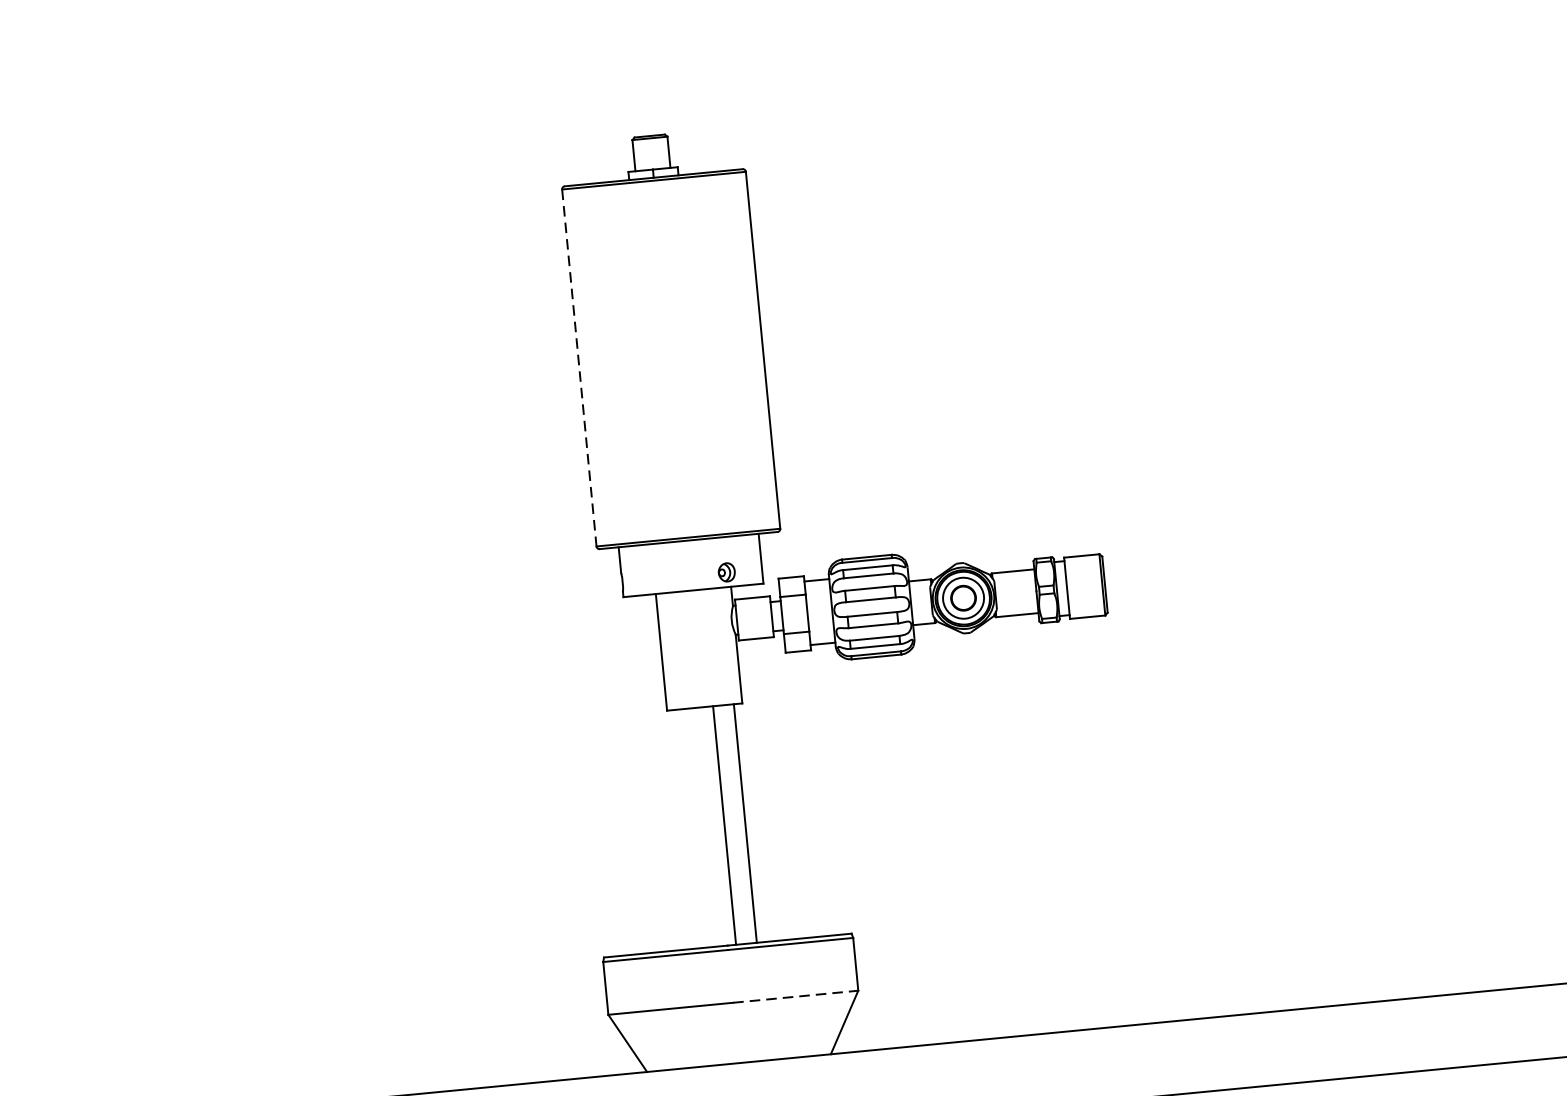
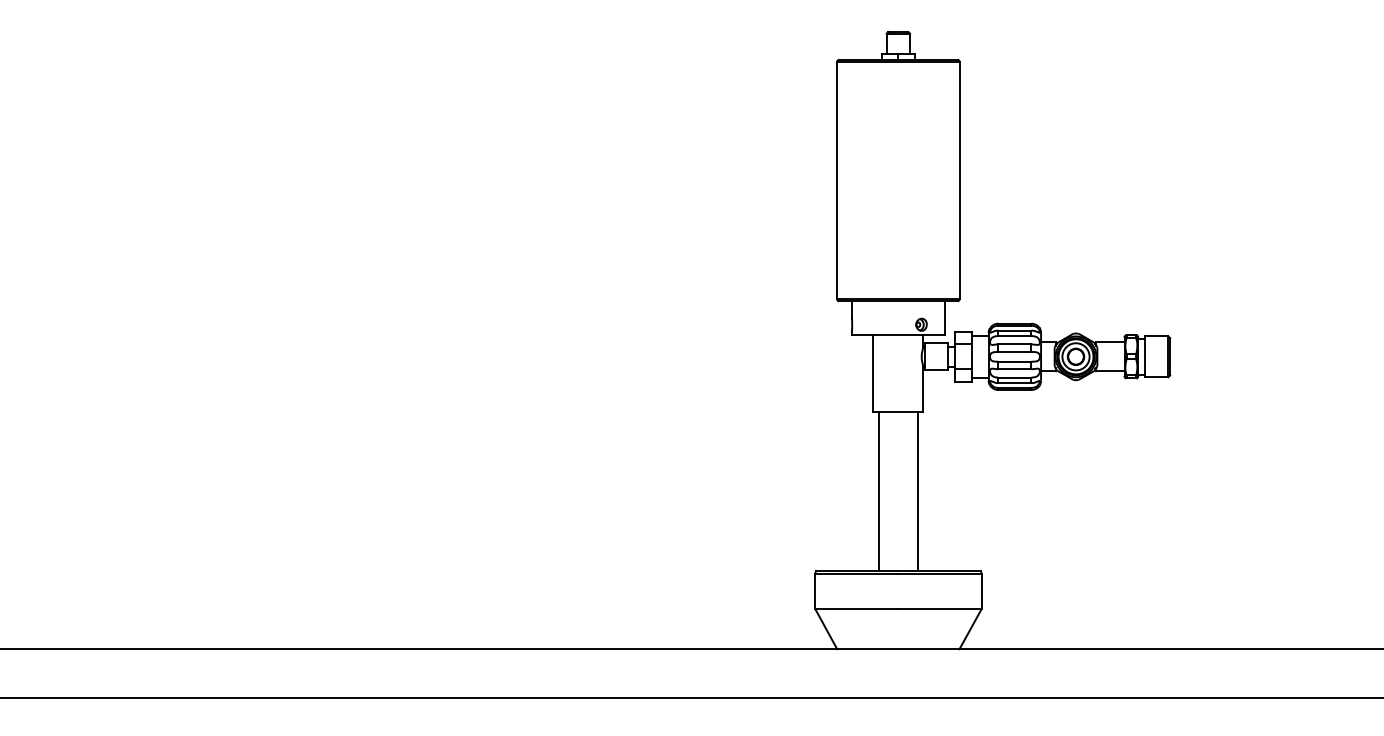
line: (579, 367) -> (837, 180), dashed -> solid
line: (723, 825) -> (878, 491), moved
line: (796, 997) -> (940, 609), dashed -> solid

